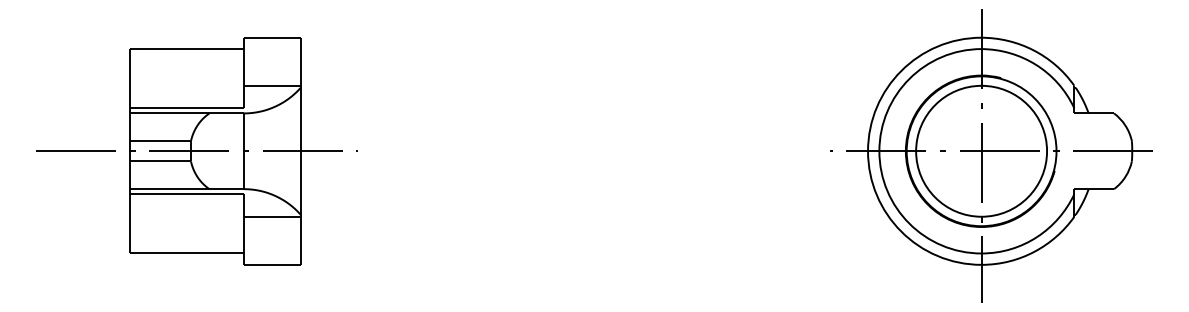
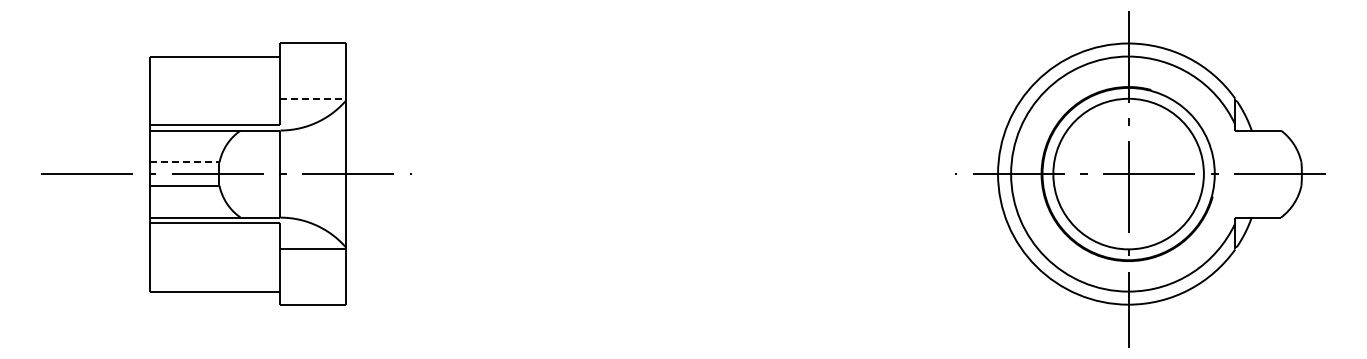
line: (272, 85) -> (313, 98), solid -> dashed
line: (160, 141) -> (184, 162), solid -> dashed

